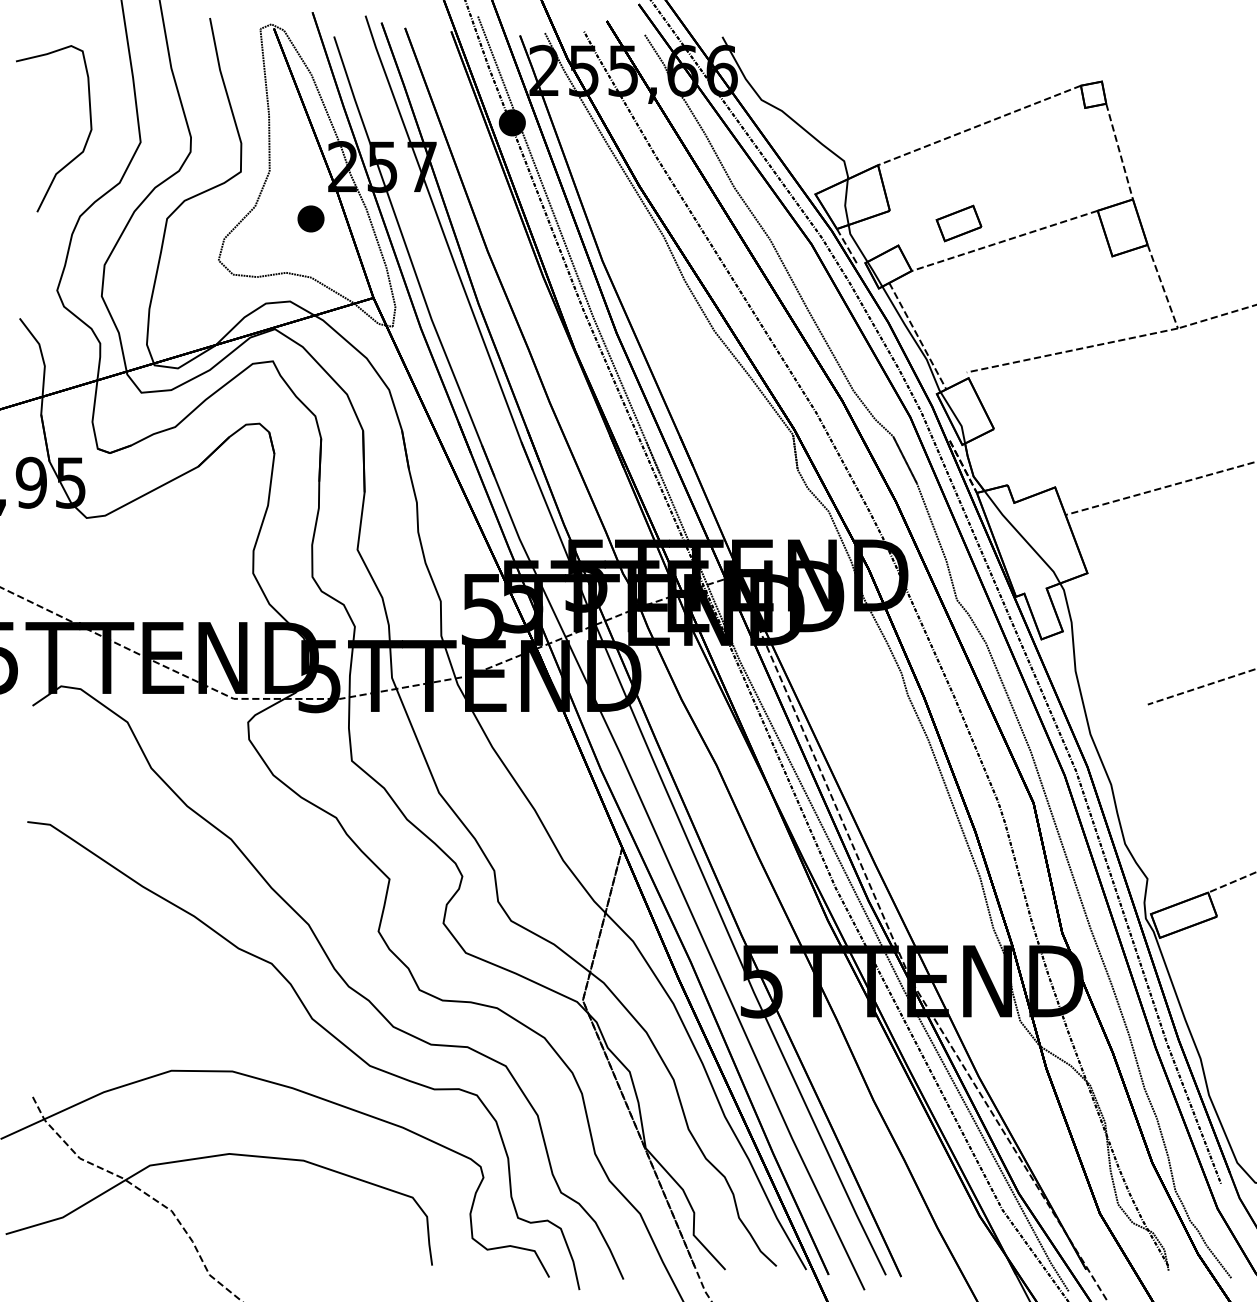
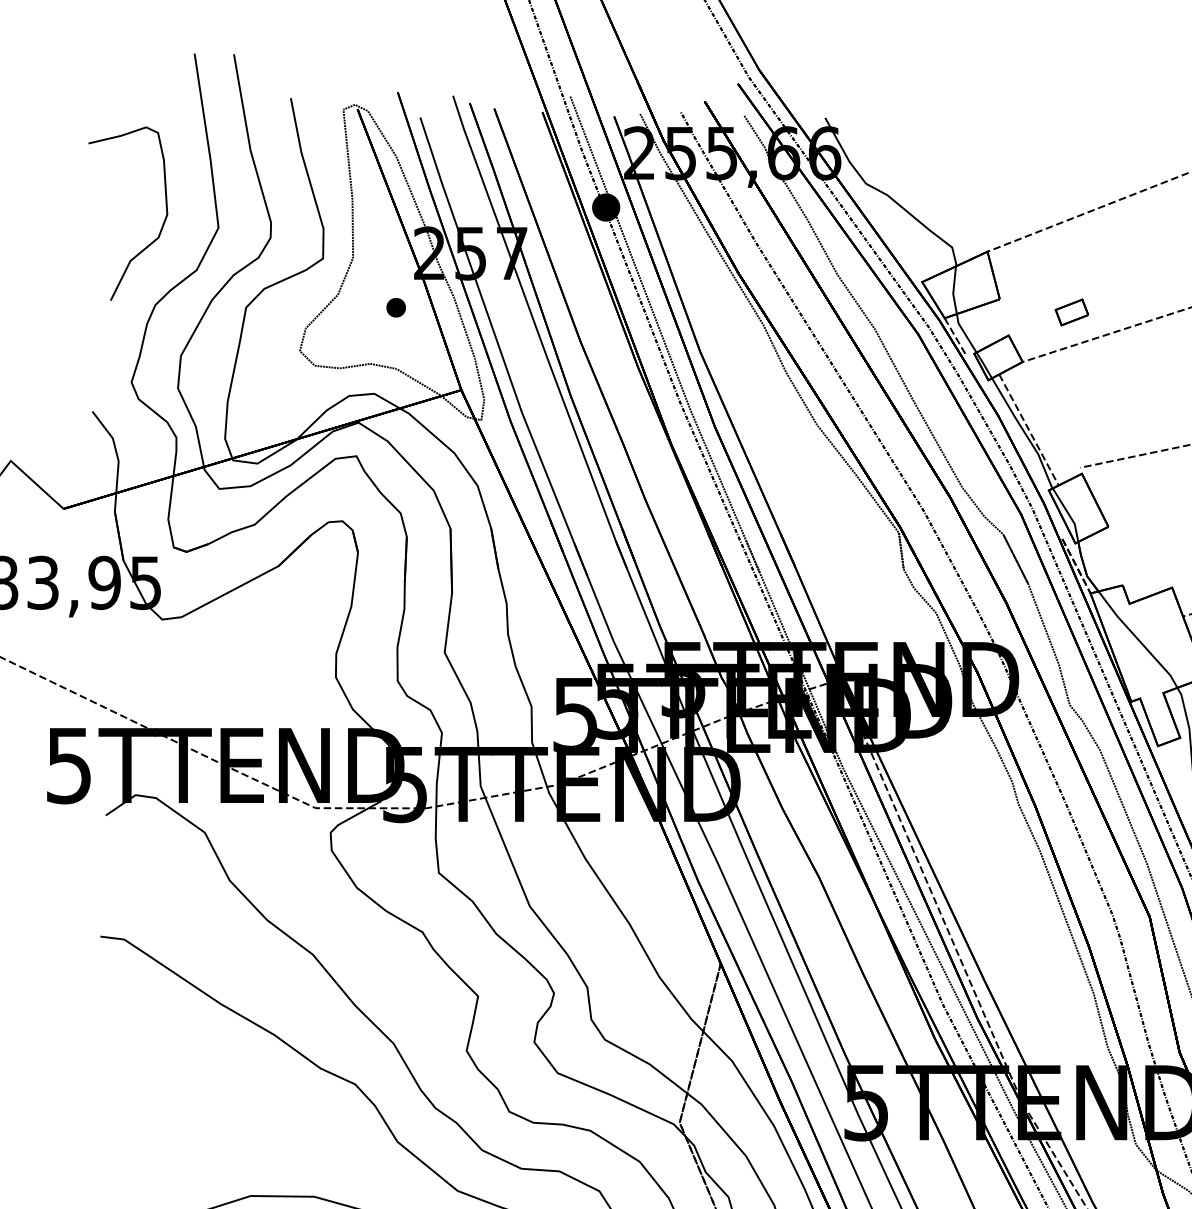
part: (310, 218) -> (395, 307), size x0.7
part: (958, 223) -> (1071, 312), size x0.7

